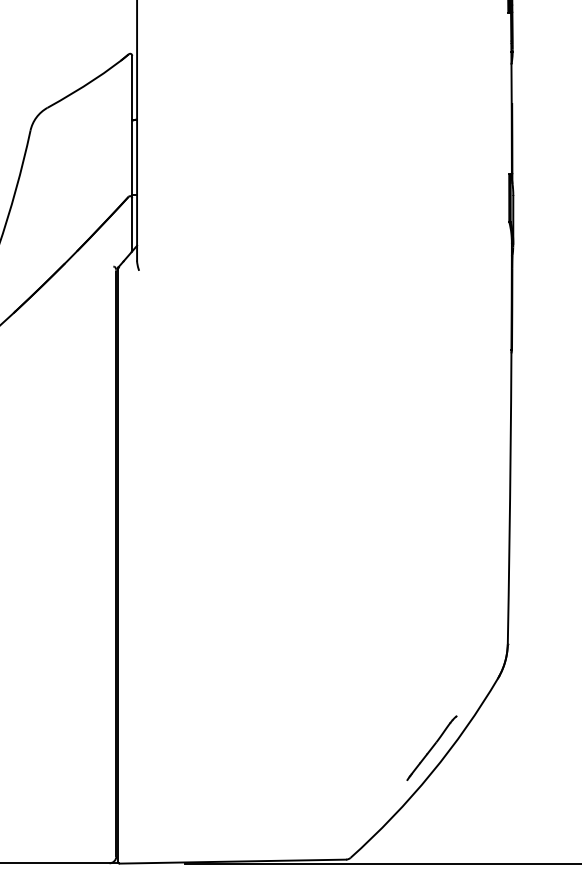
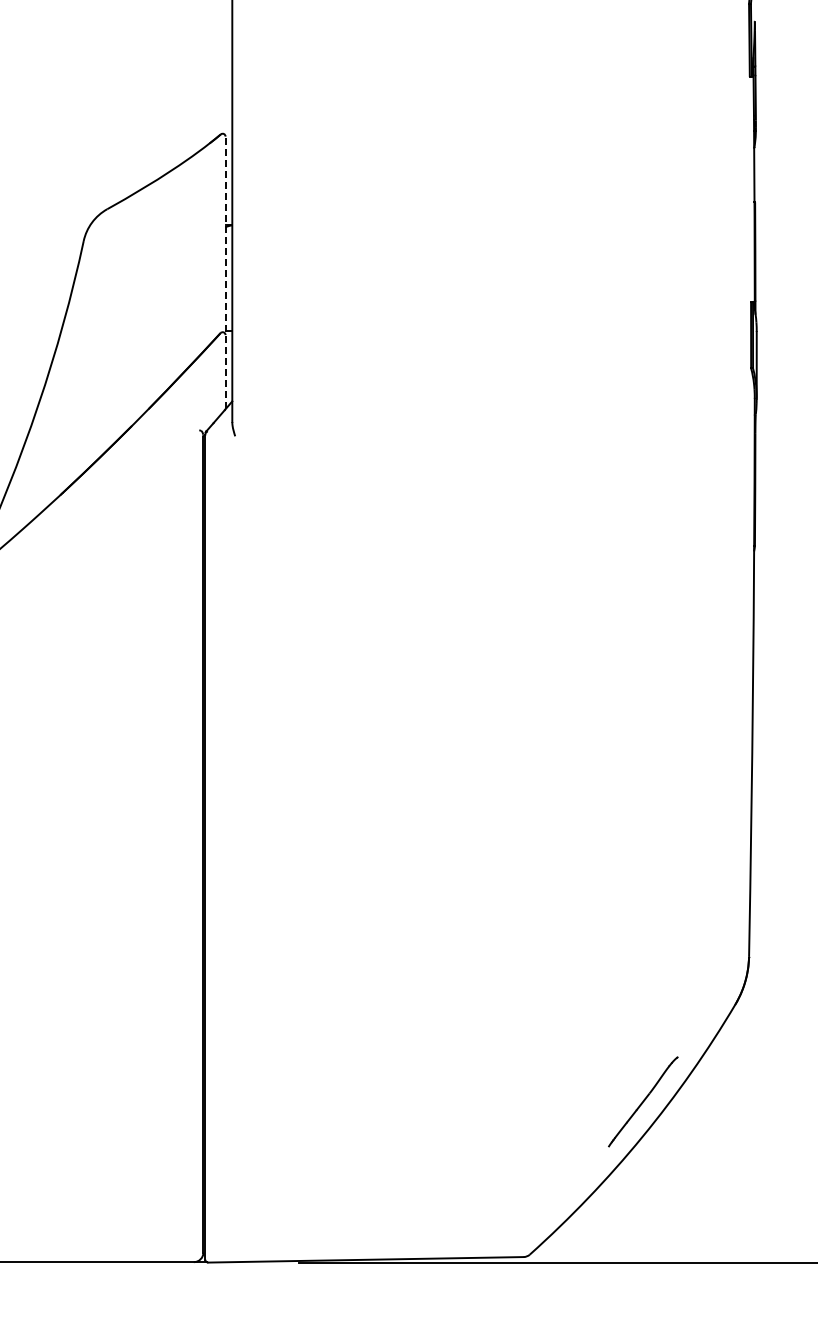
line: (132, 153) -> (225, 272), solid -> dashed

